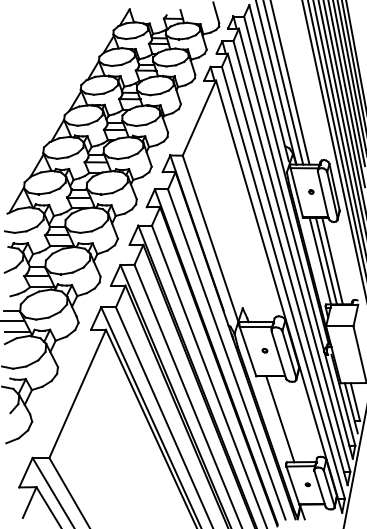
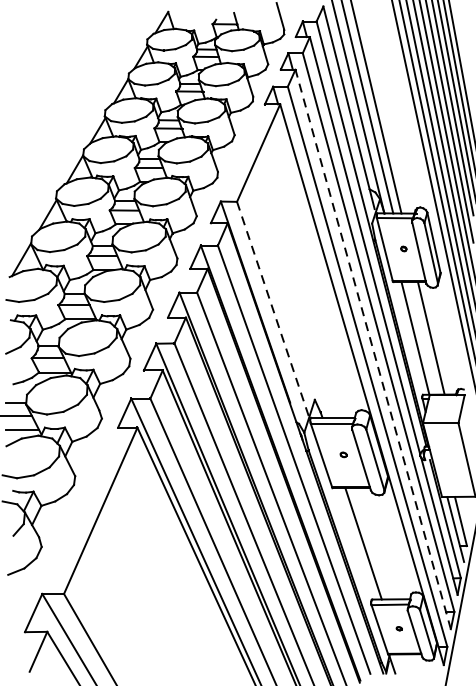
line: (210, 239) -> (273, 310), solid -> dashed
line: (325, 260) -> (422, 337), removed
line: (287, 269) -> (372, 349), solid -> dashed

